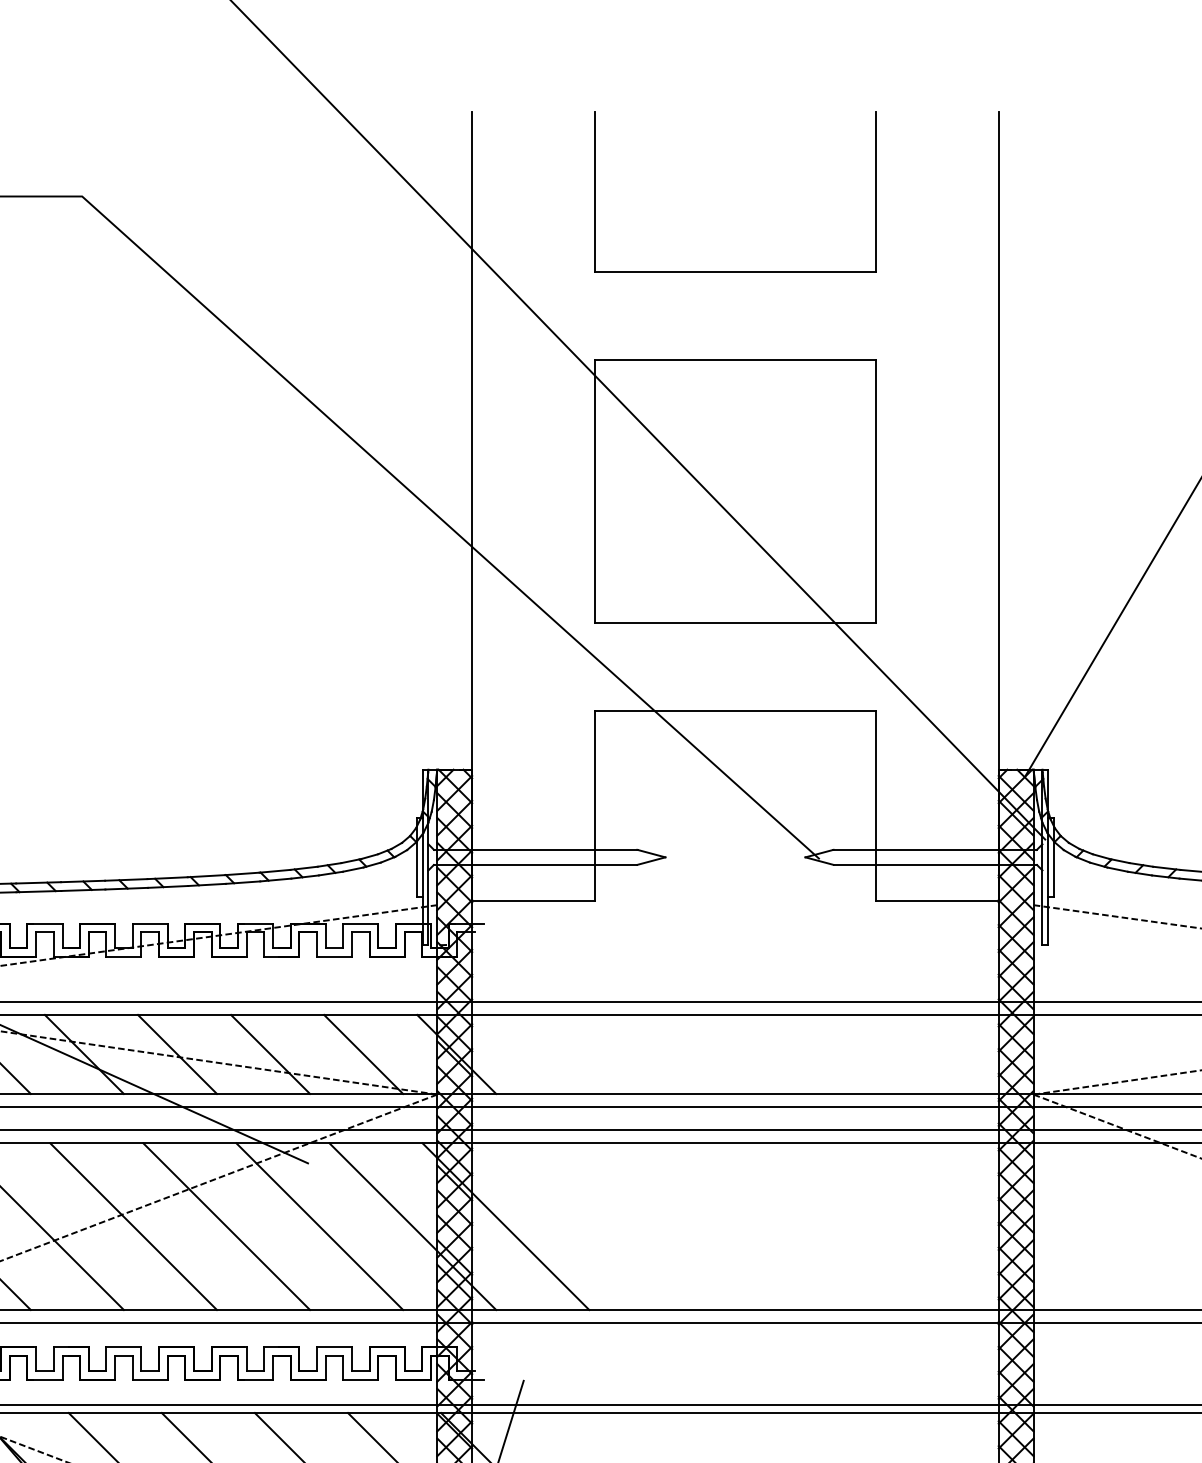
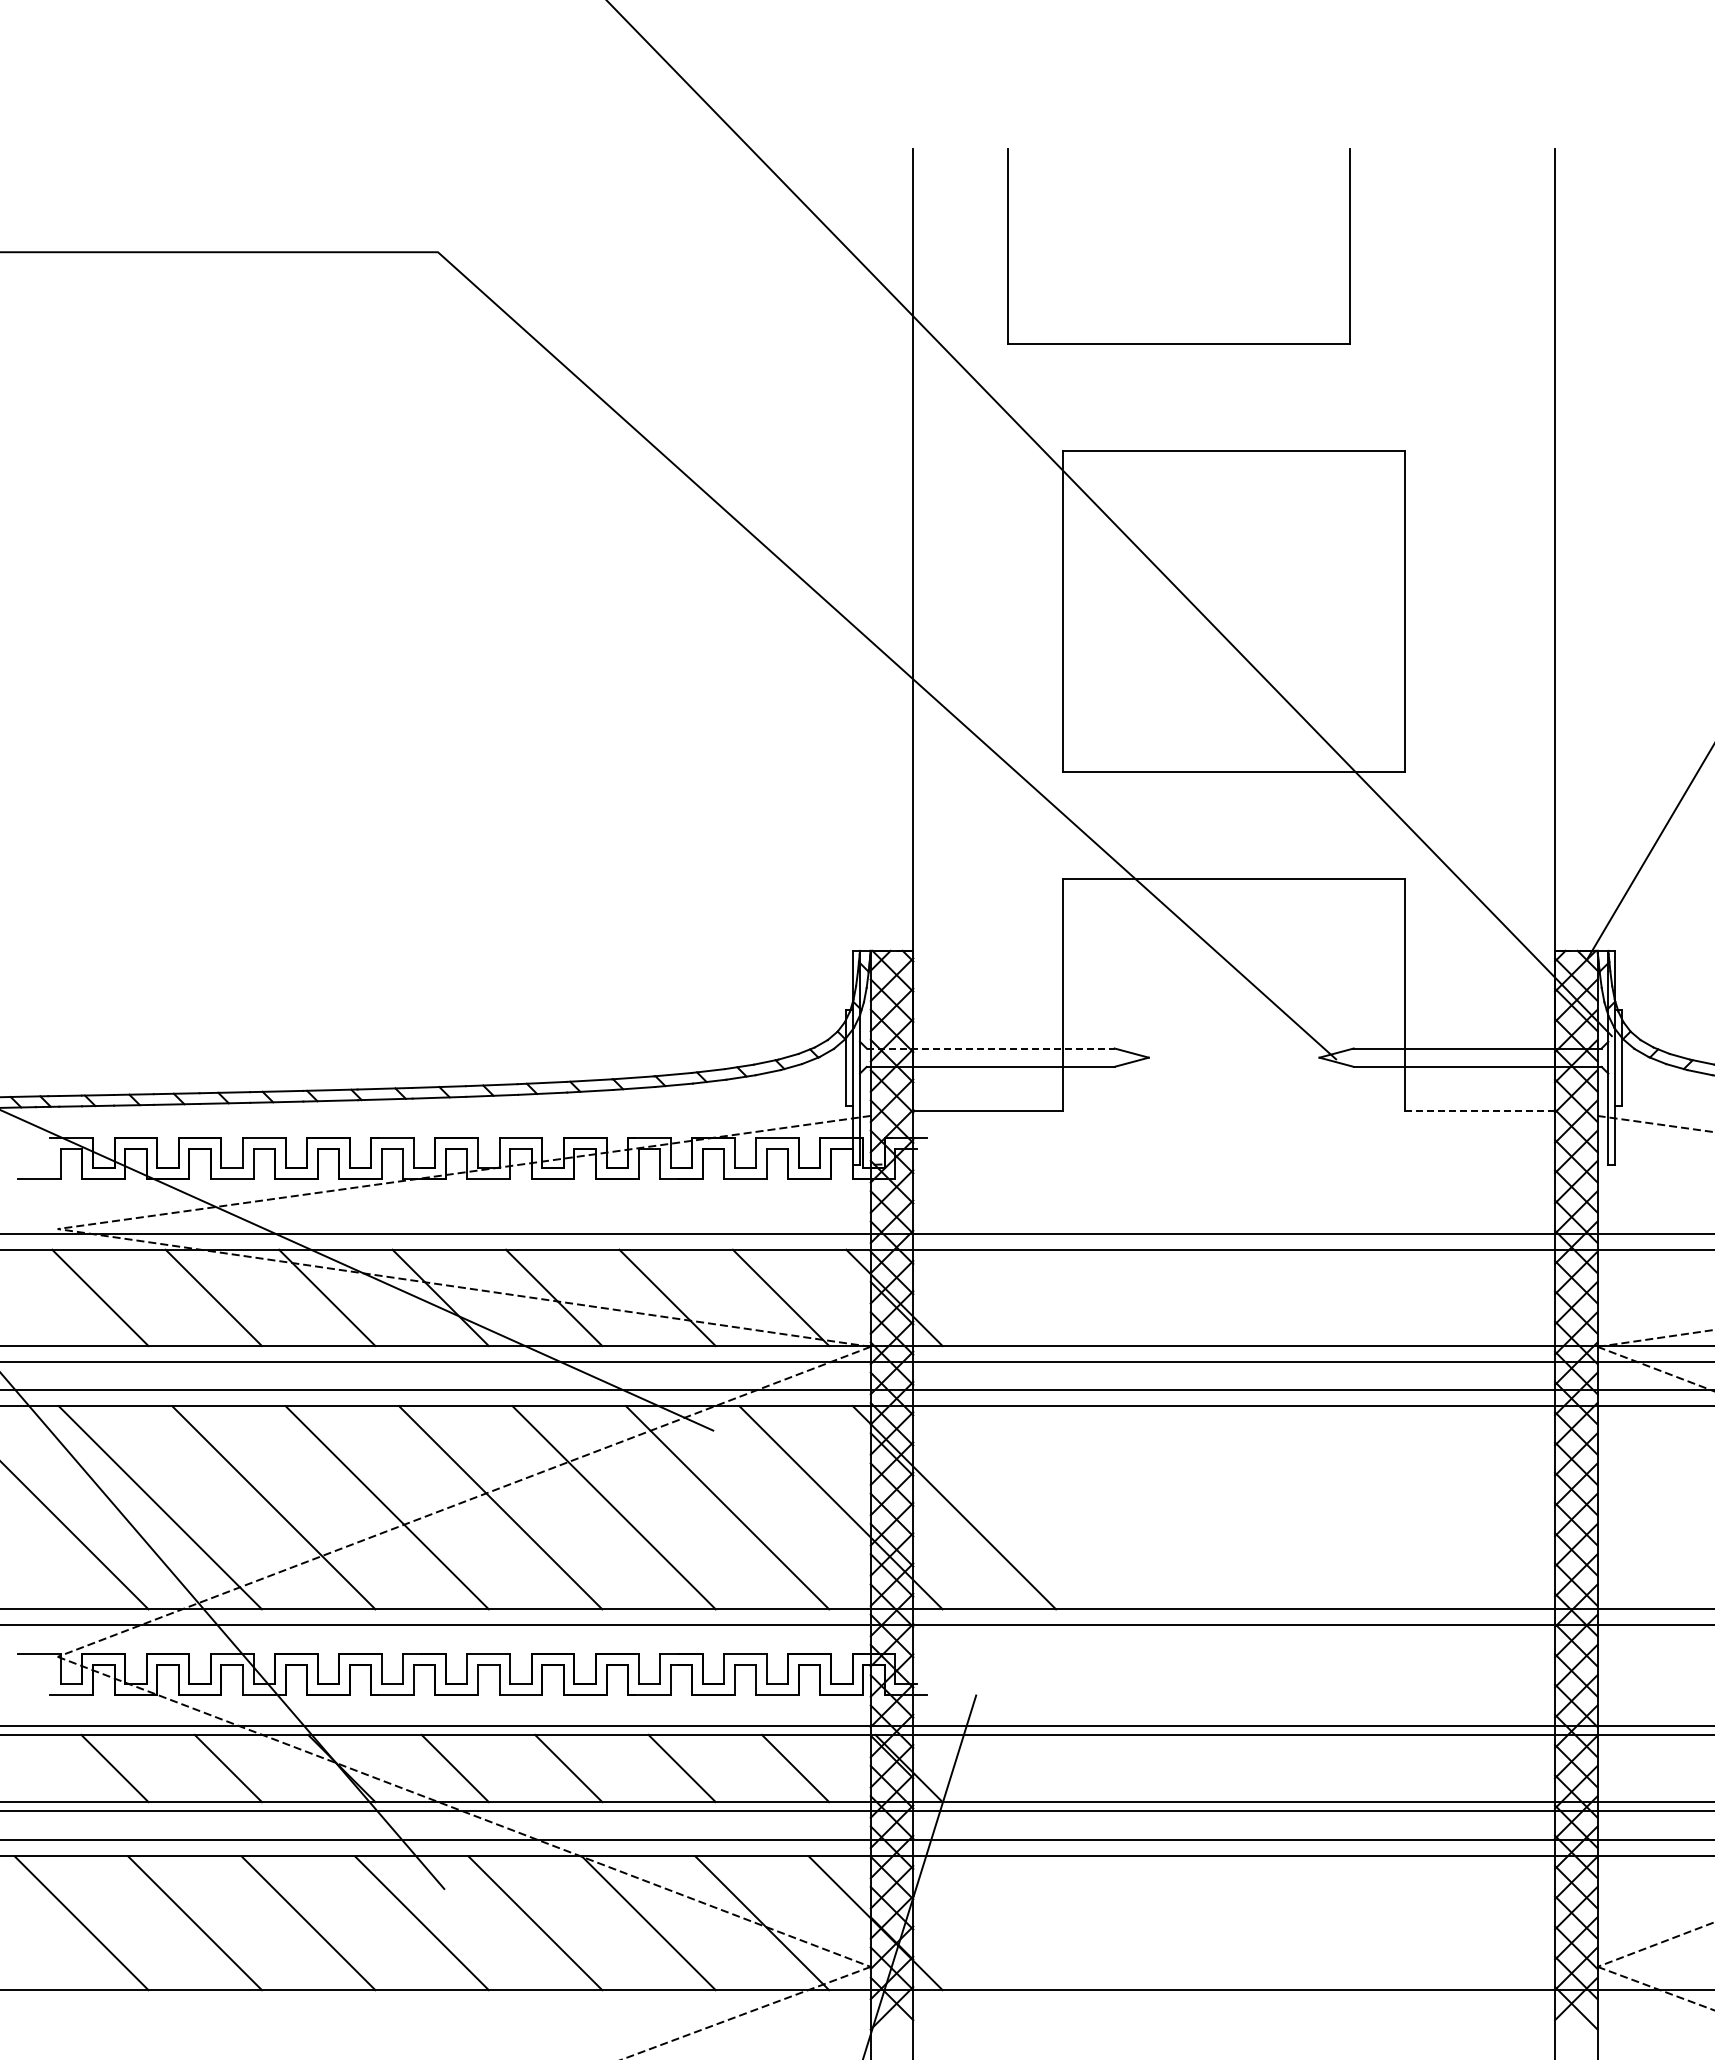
part: (734, 271) -> (1178, 343), moved
line: (536, 849) -> (991, 1048), solid -> dashed
line: (937, 901) -> (1480, 1111), solid -> dashed

